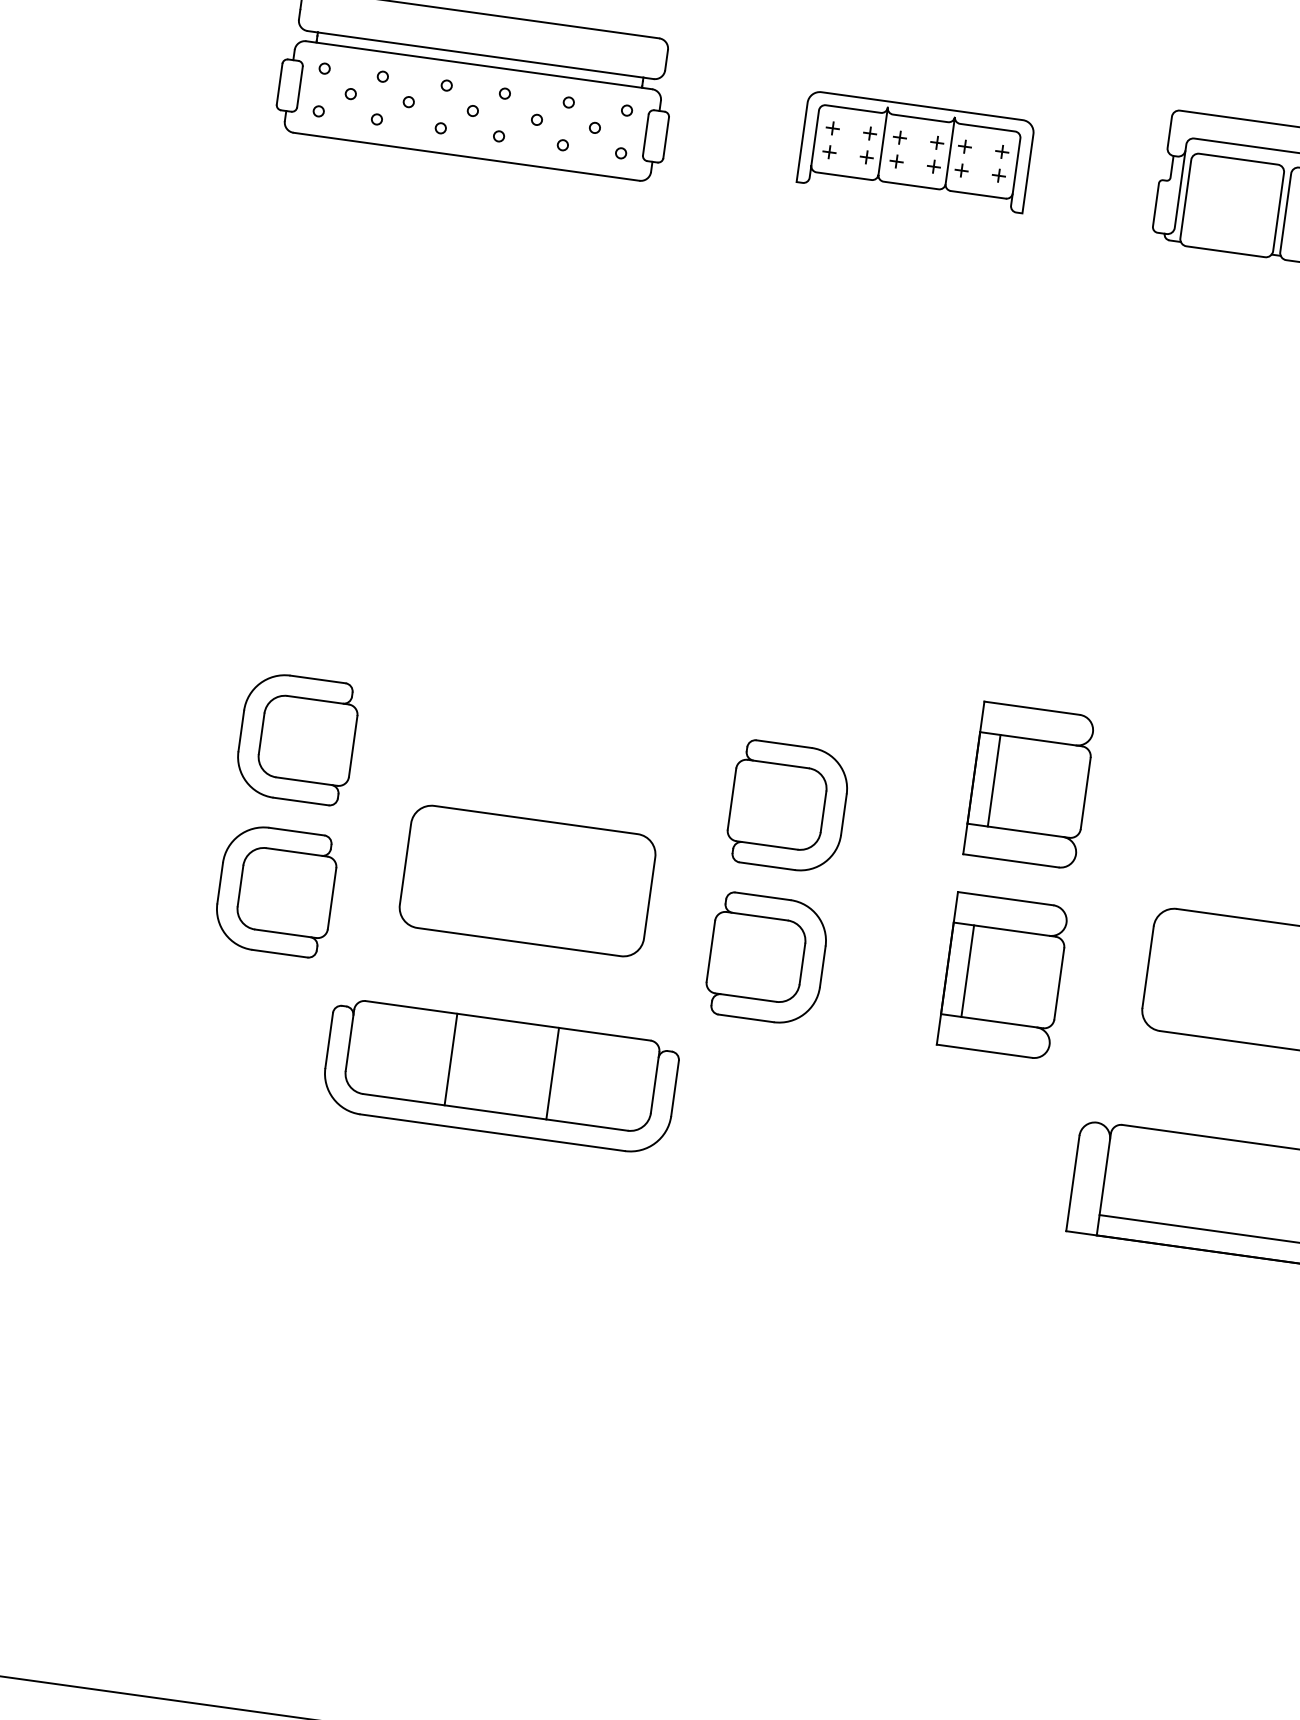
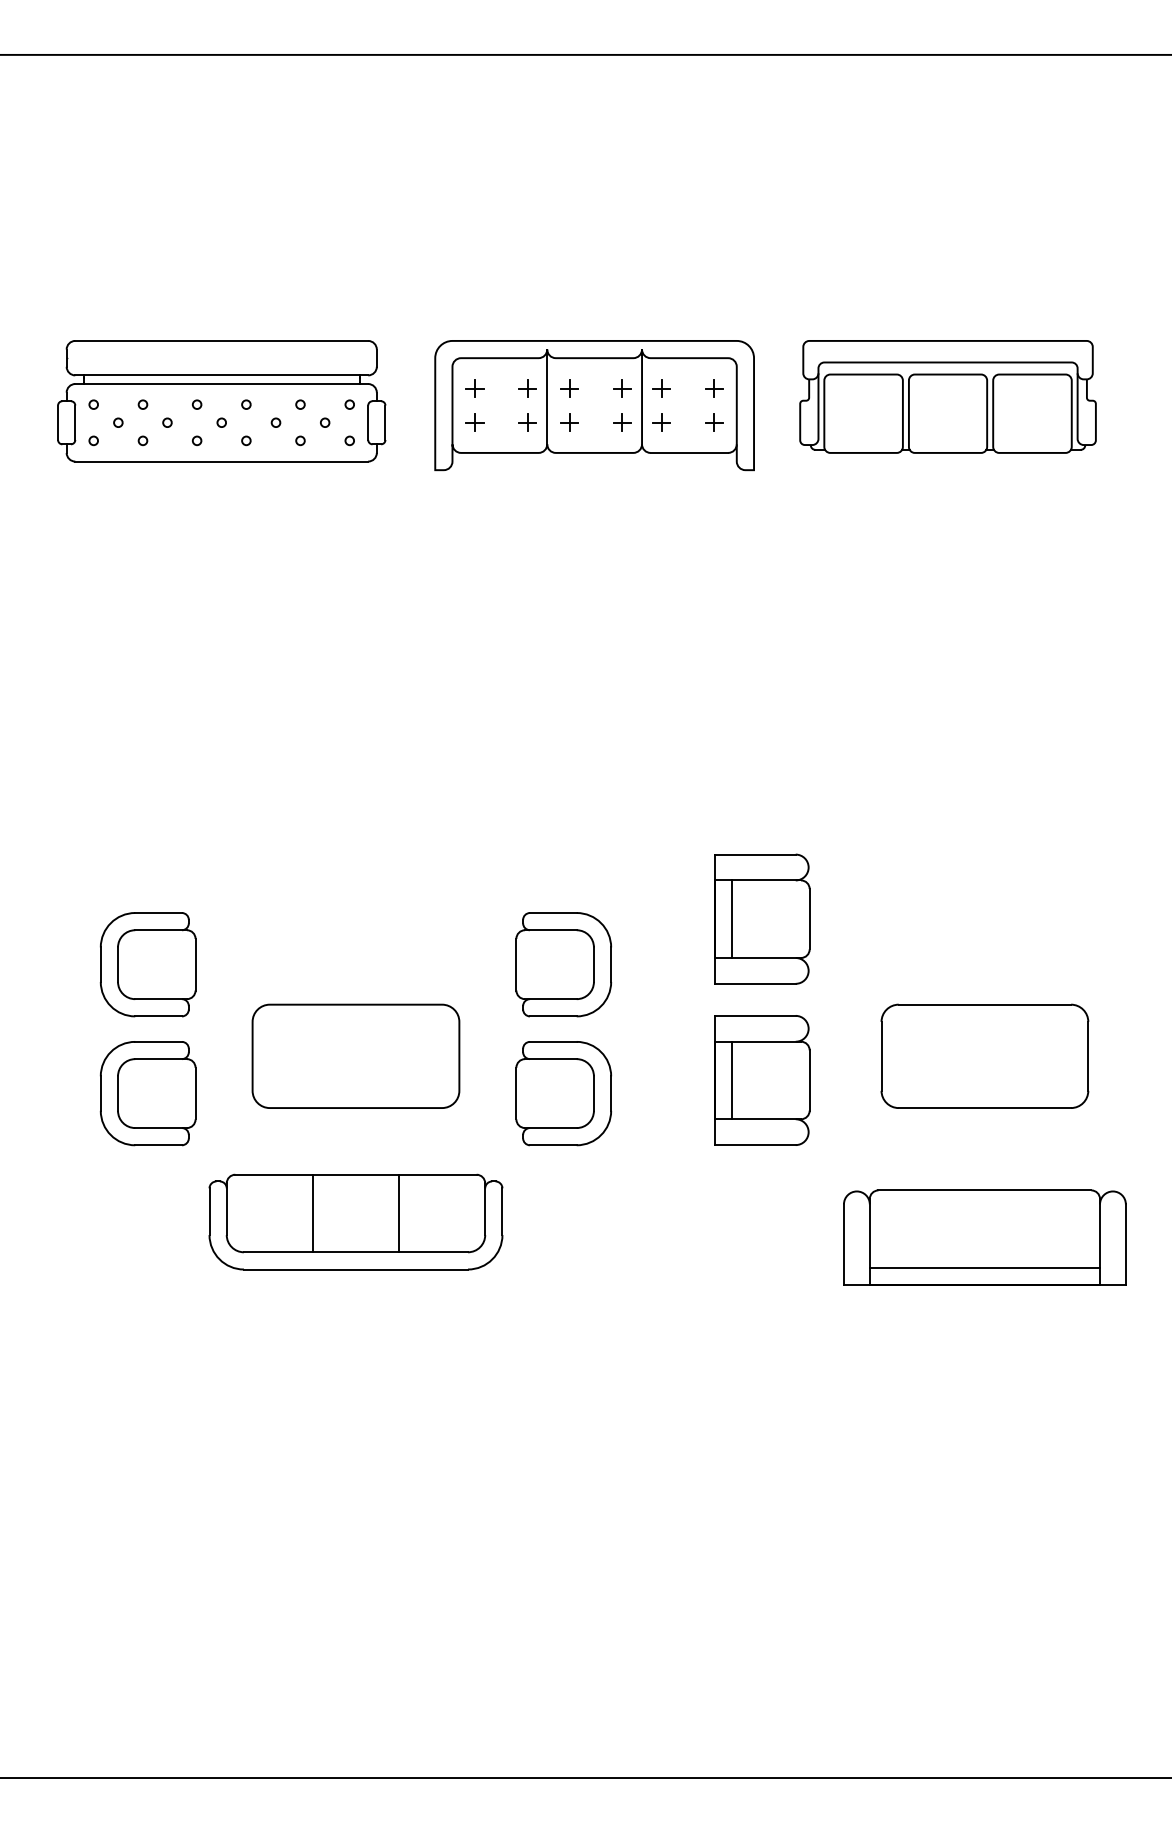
part: (915, 151) -> (594, 405), size x1.67

